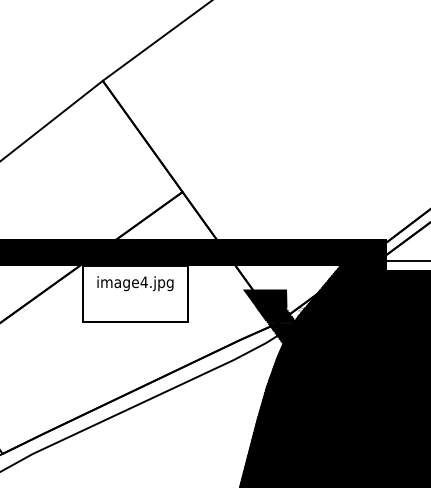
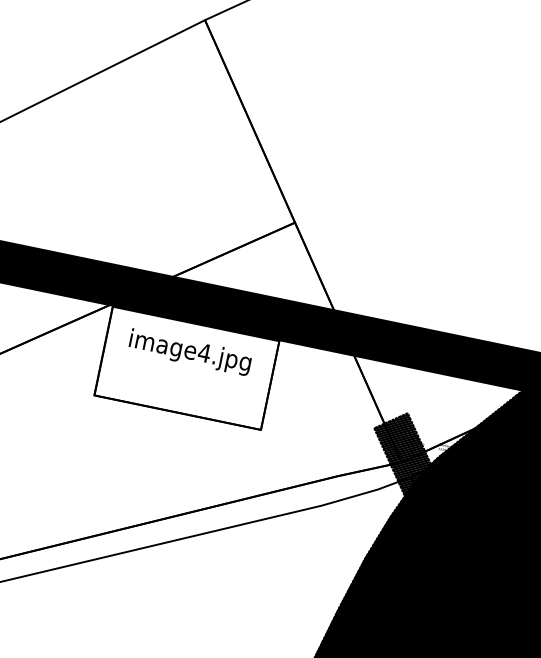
fill: (264, 305) -> (387, 429), removed

